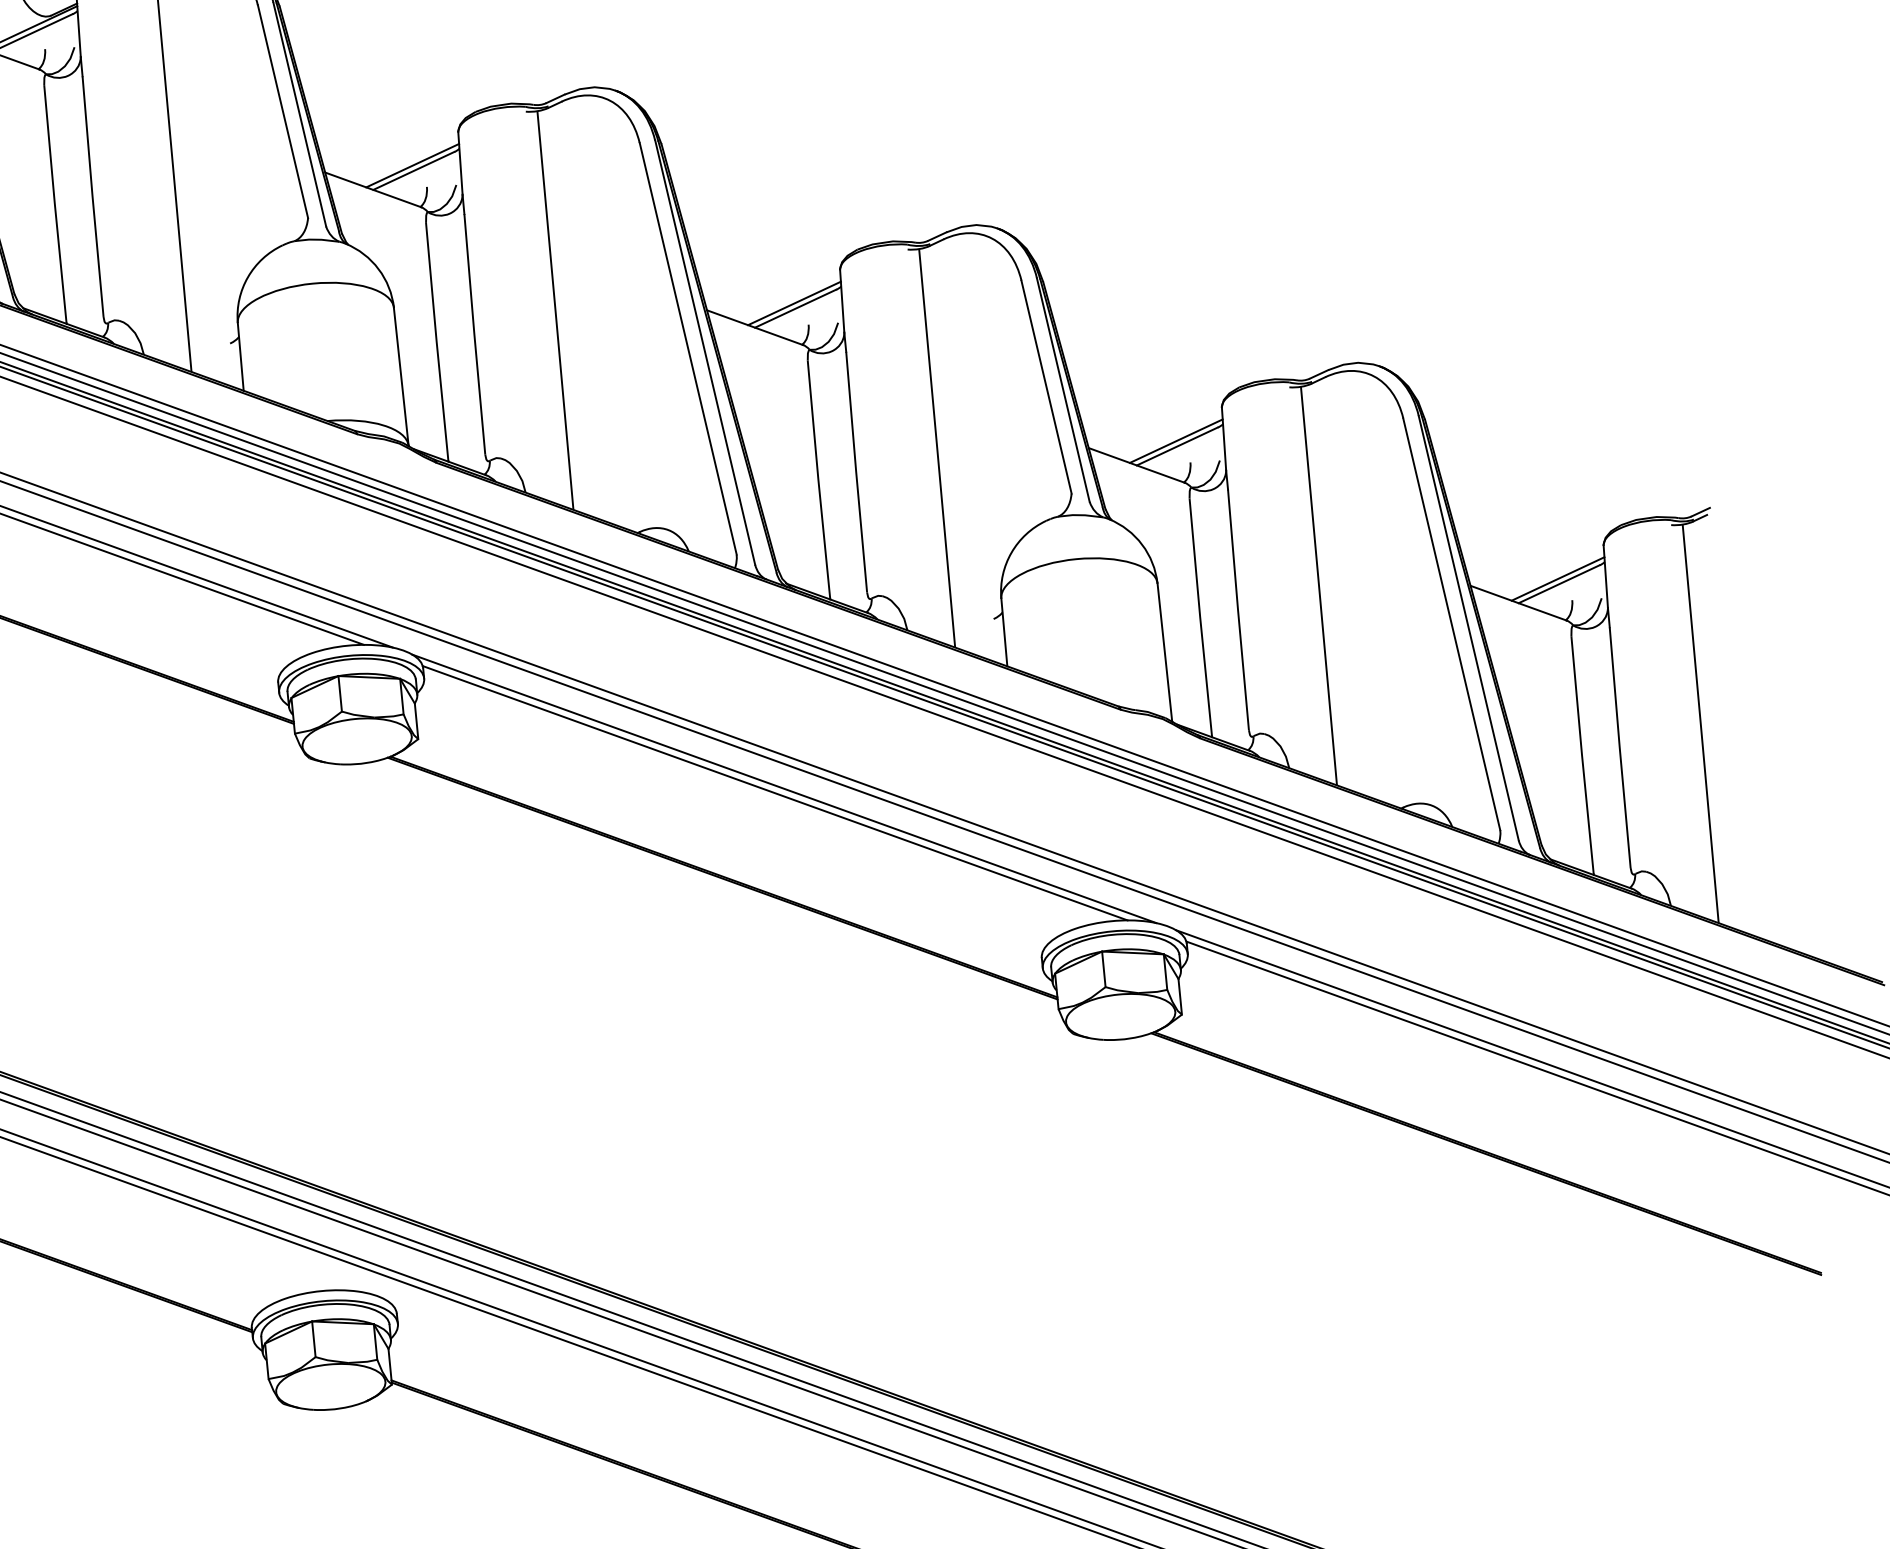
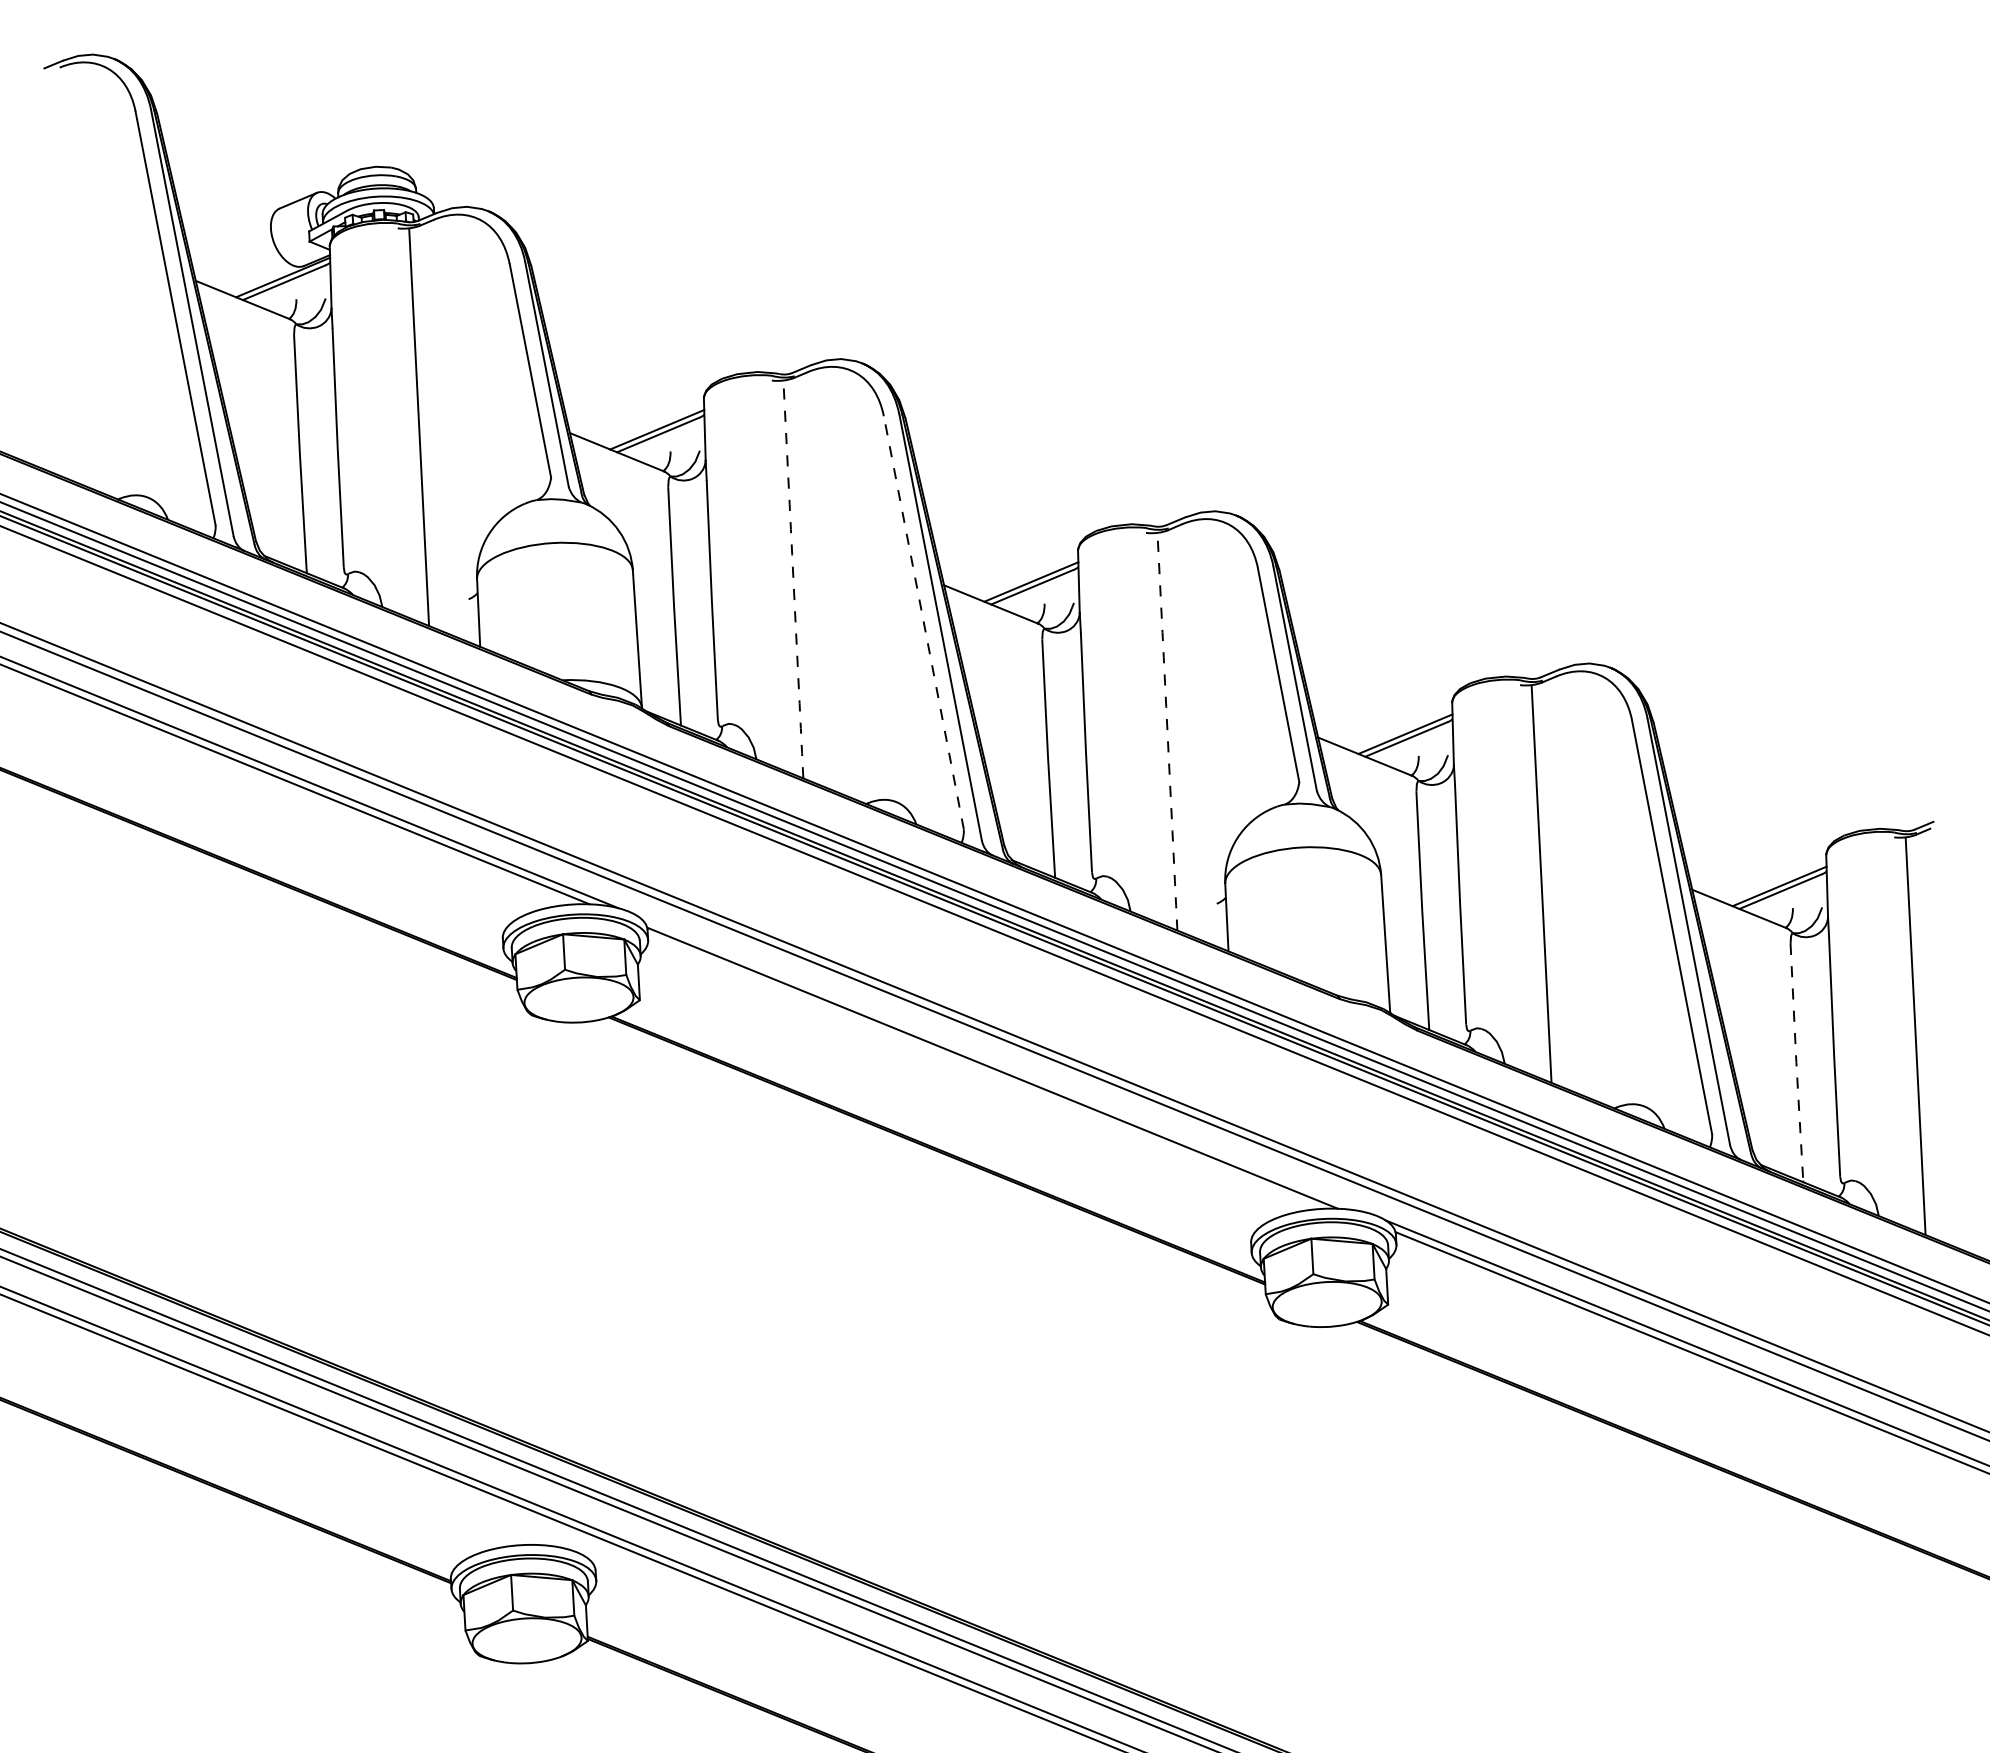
arc: (555, 310) -> (793, 579), solid -> dashed
line: (687, 348) -> (923, 622), solid -> dashed
arc: (937, 448) -> (1167, 731), solid -> dashed
line: (1582, 755) -> (1796, 1062), solid -> dashed
line: (783, 788) -> (1001, 1063), removed

